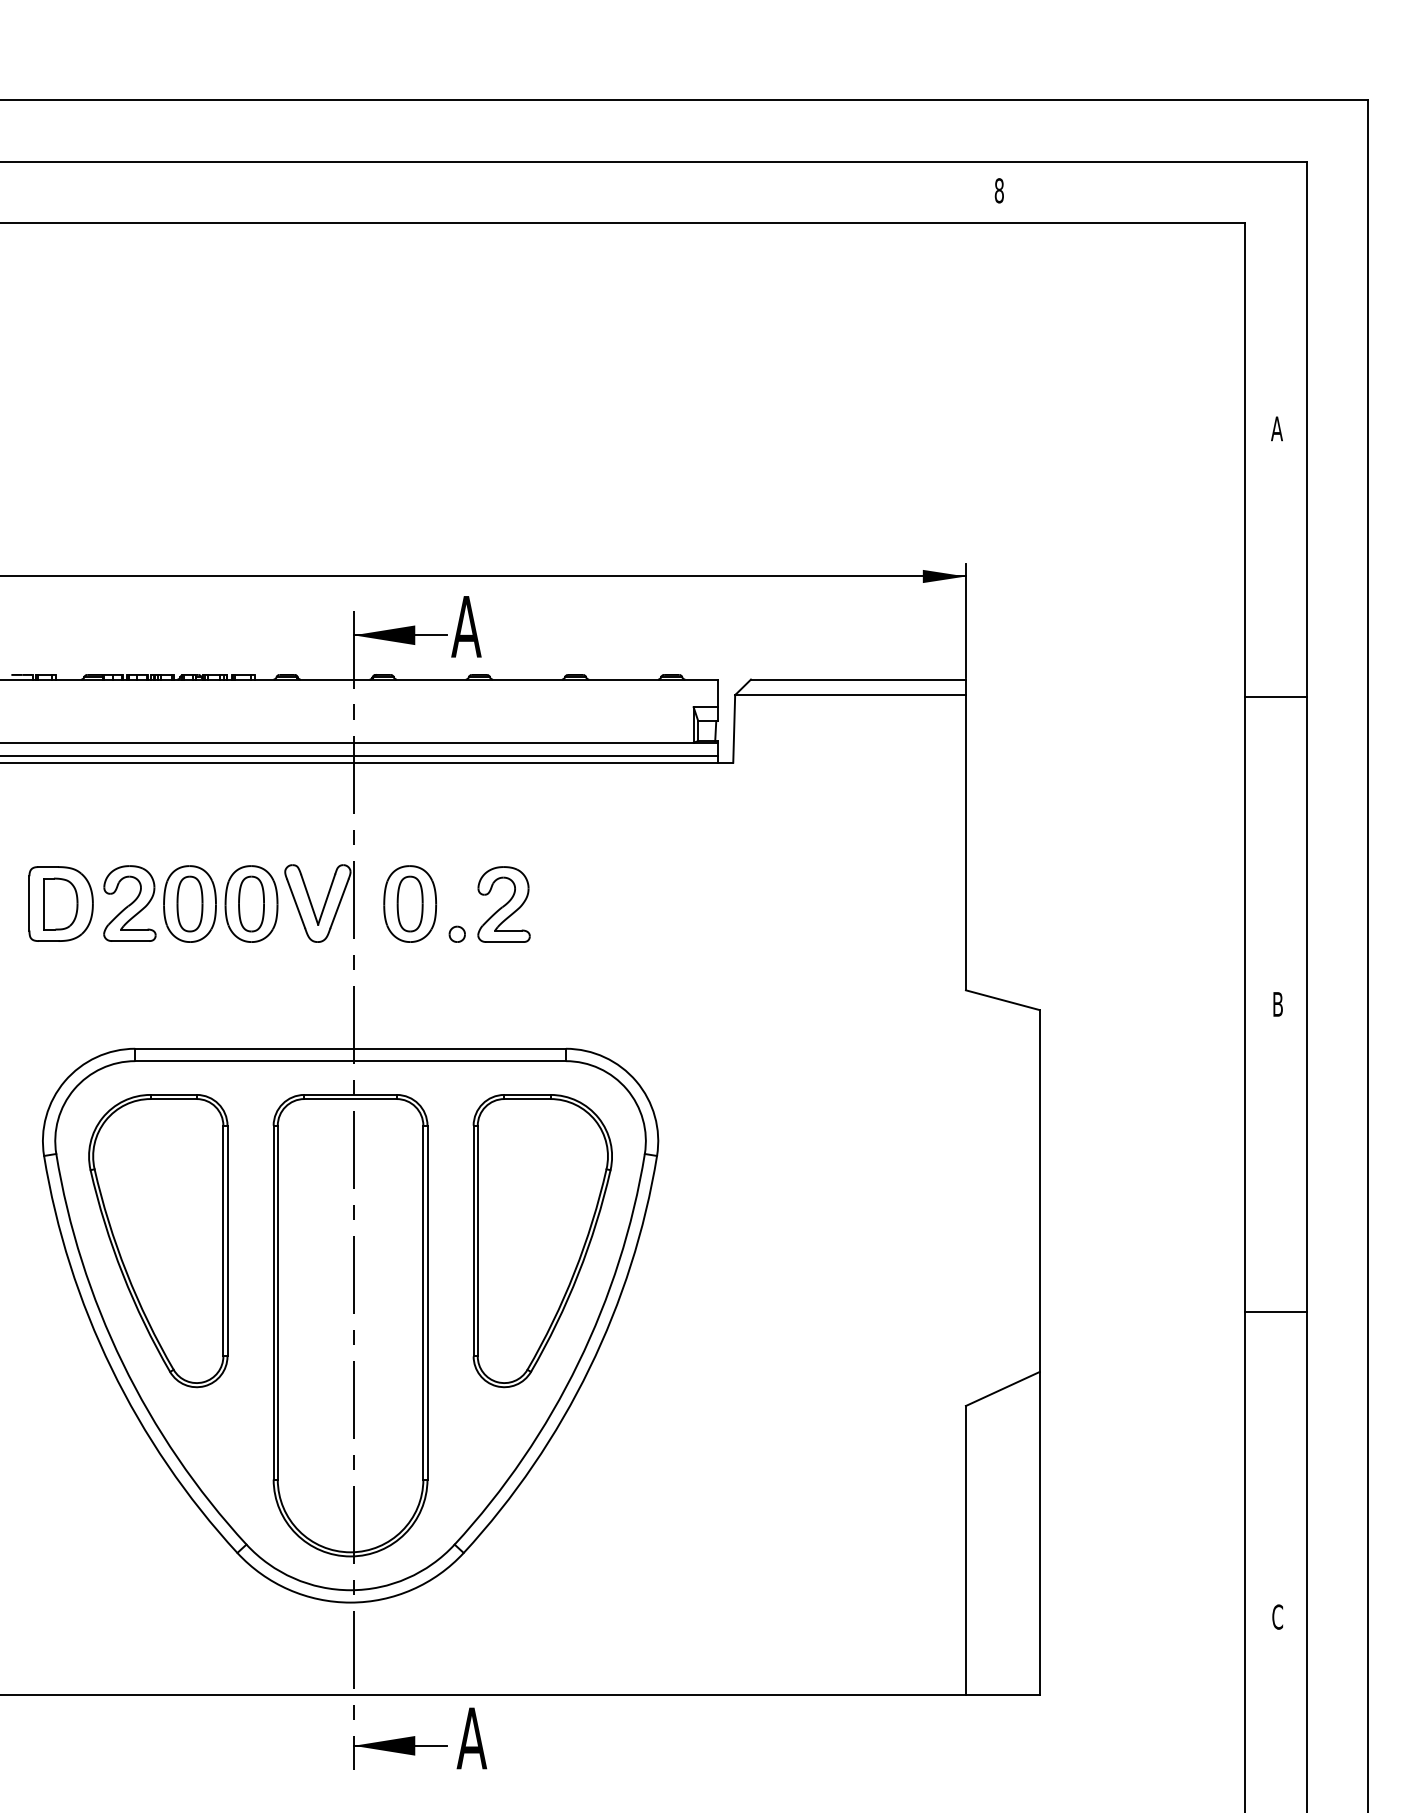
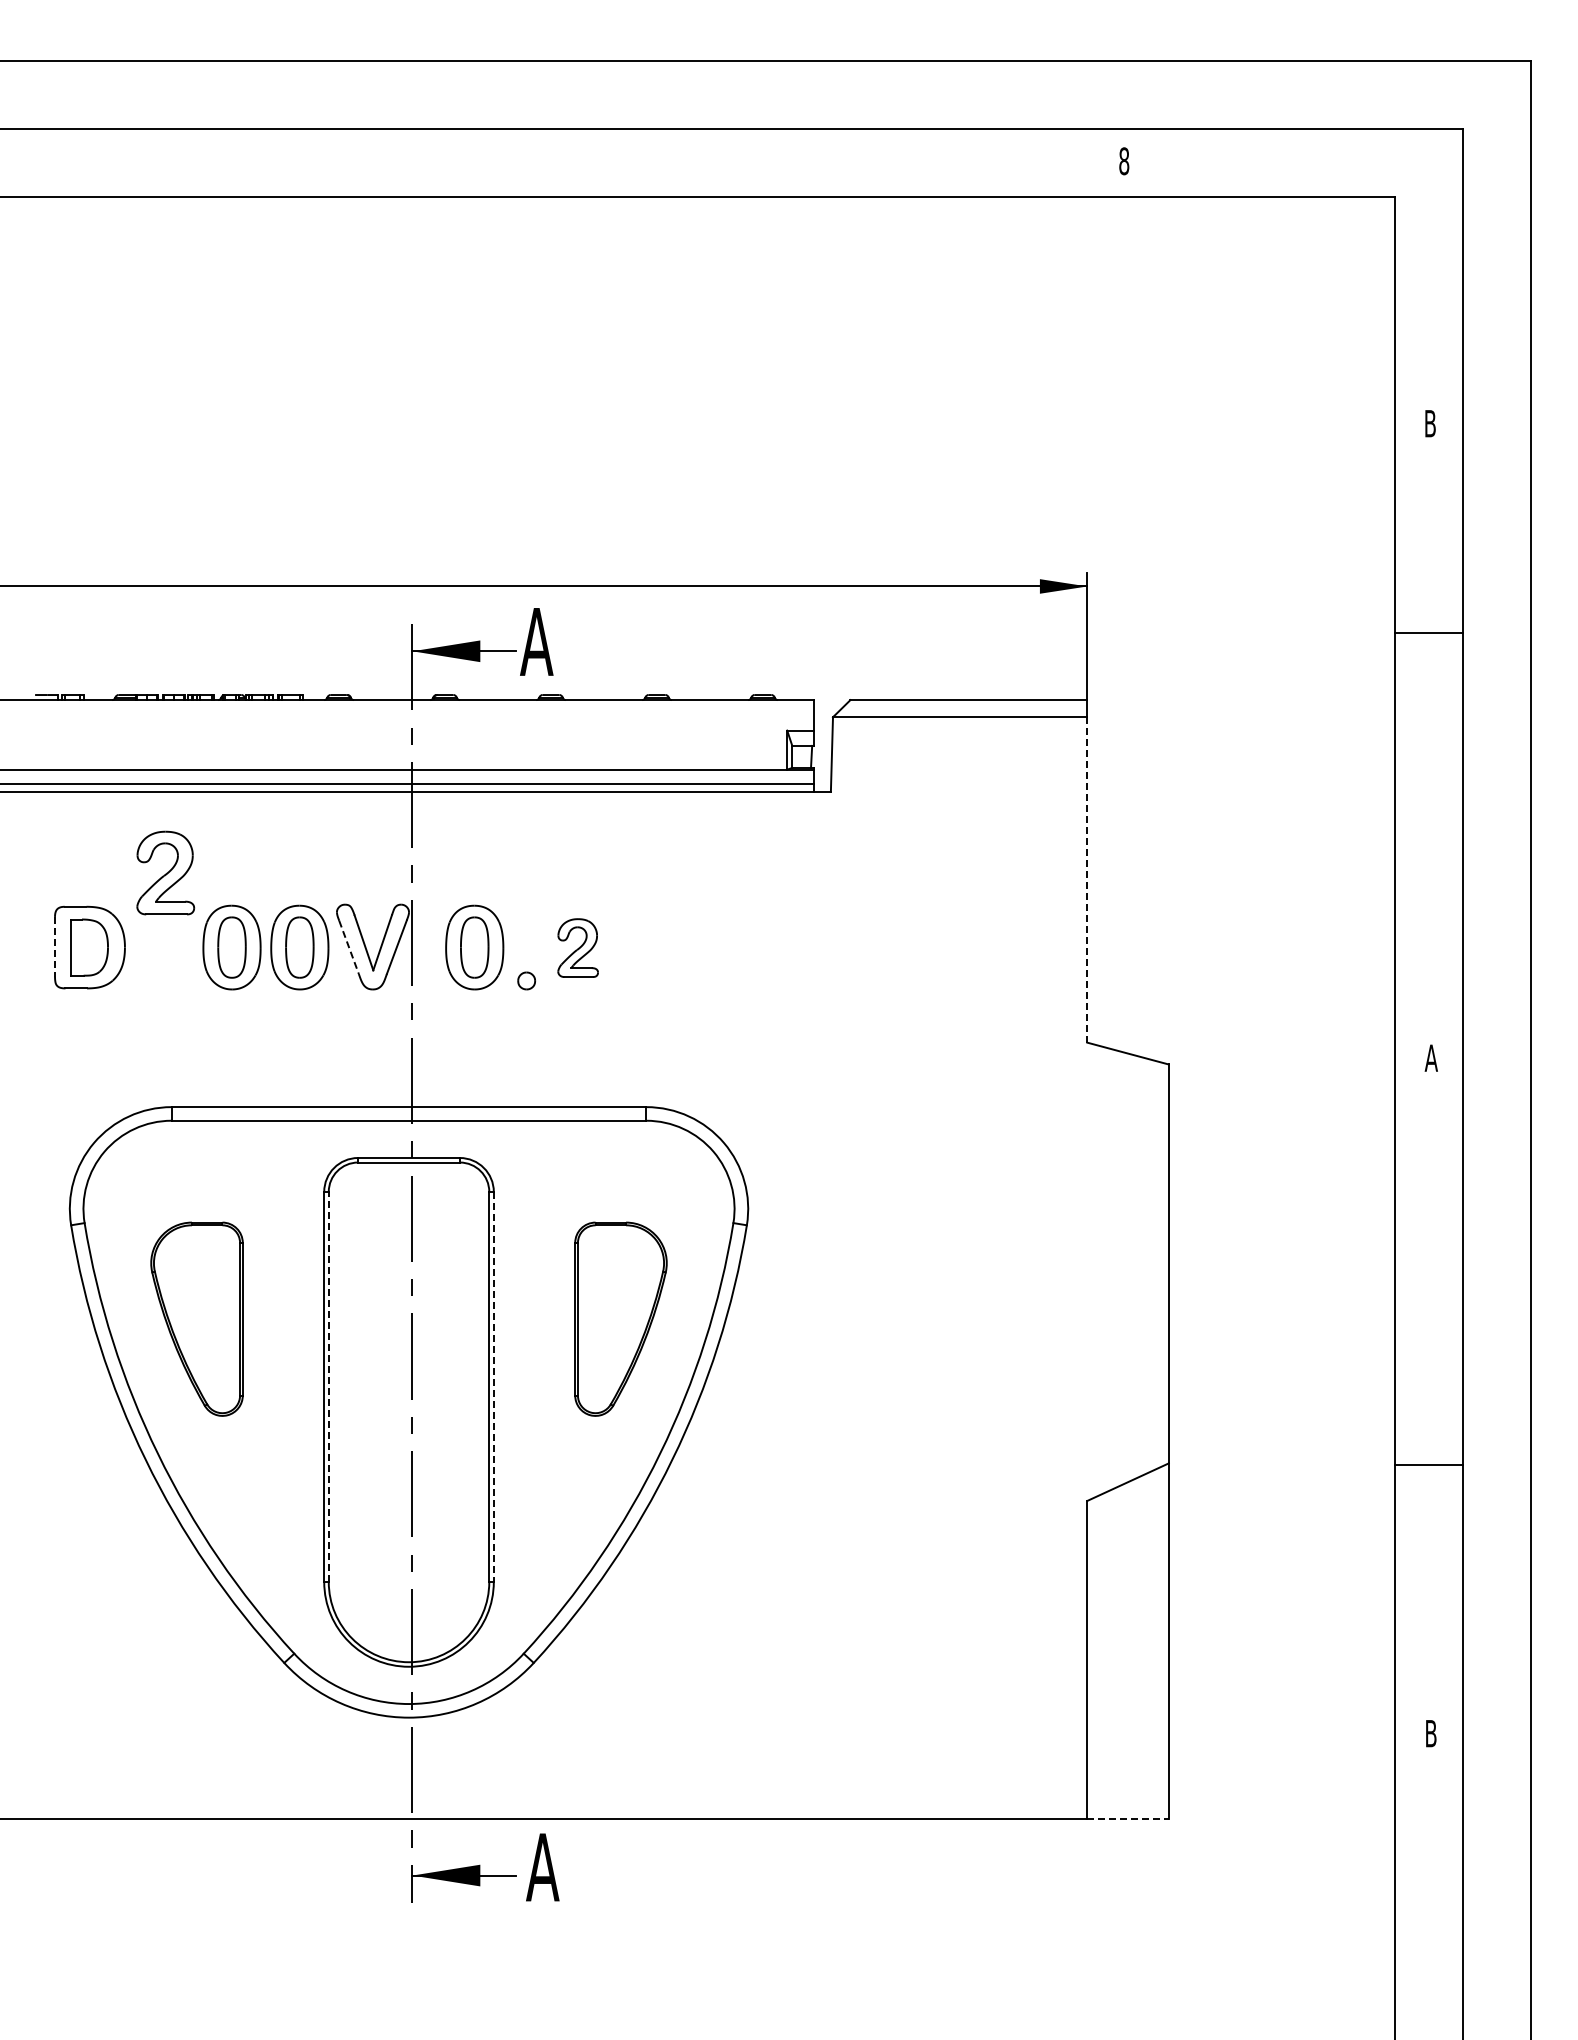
text: (1276, 428) -> (1429, 423), A -> B
line: (1275, 697) -> (1428, 633), moved
line: (966, 842) -> (1087, 879), solid -> dashed
line: (29, 903) -> (55, 946), solid -> dashed
part: (129, 903) -> (165, 872), moved
line: (296, 903) -> (349, 947), solid -> dashed
part: (503, 903) -> (577, 947), size x0.7
text: (1277, 1003) -> (1430, 1057), B -> A
part: (157, 1241) -> (196, 1319), size x0.6
part: (542, 1241) -> (620, 1319), size x0.6
line: (277, 1302) -> (328, 1386), solid -> dashed
line: (427, 1303) -> (493, 1387), solid -> dashed
line: (1275, 1312) -> (1428, 1464), moved
text: (1277, 1616) -> (1430, 1733), C -> B
line: (1003, 1694) -> (1128, 1819), solid -> dashed

